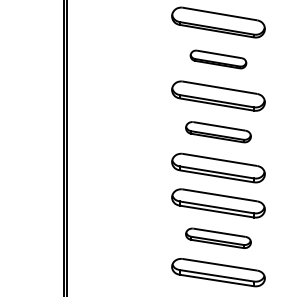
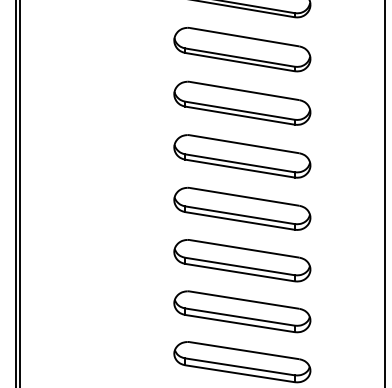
part: (218, 59) -> (242, 49), size x1.67
part: (218, 131) -> (242, 155), size x1.43
part: (218, 238) -> (242, 312), size x1.43

